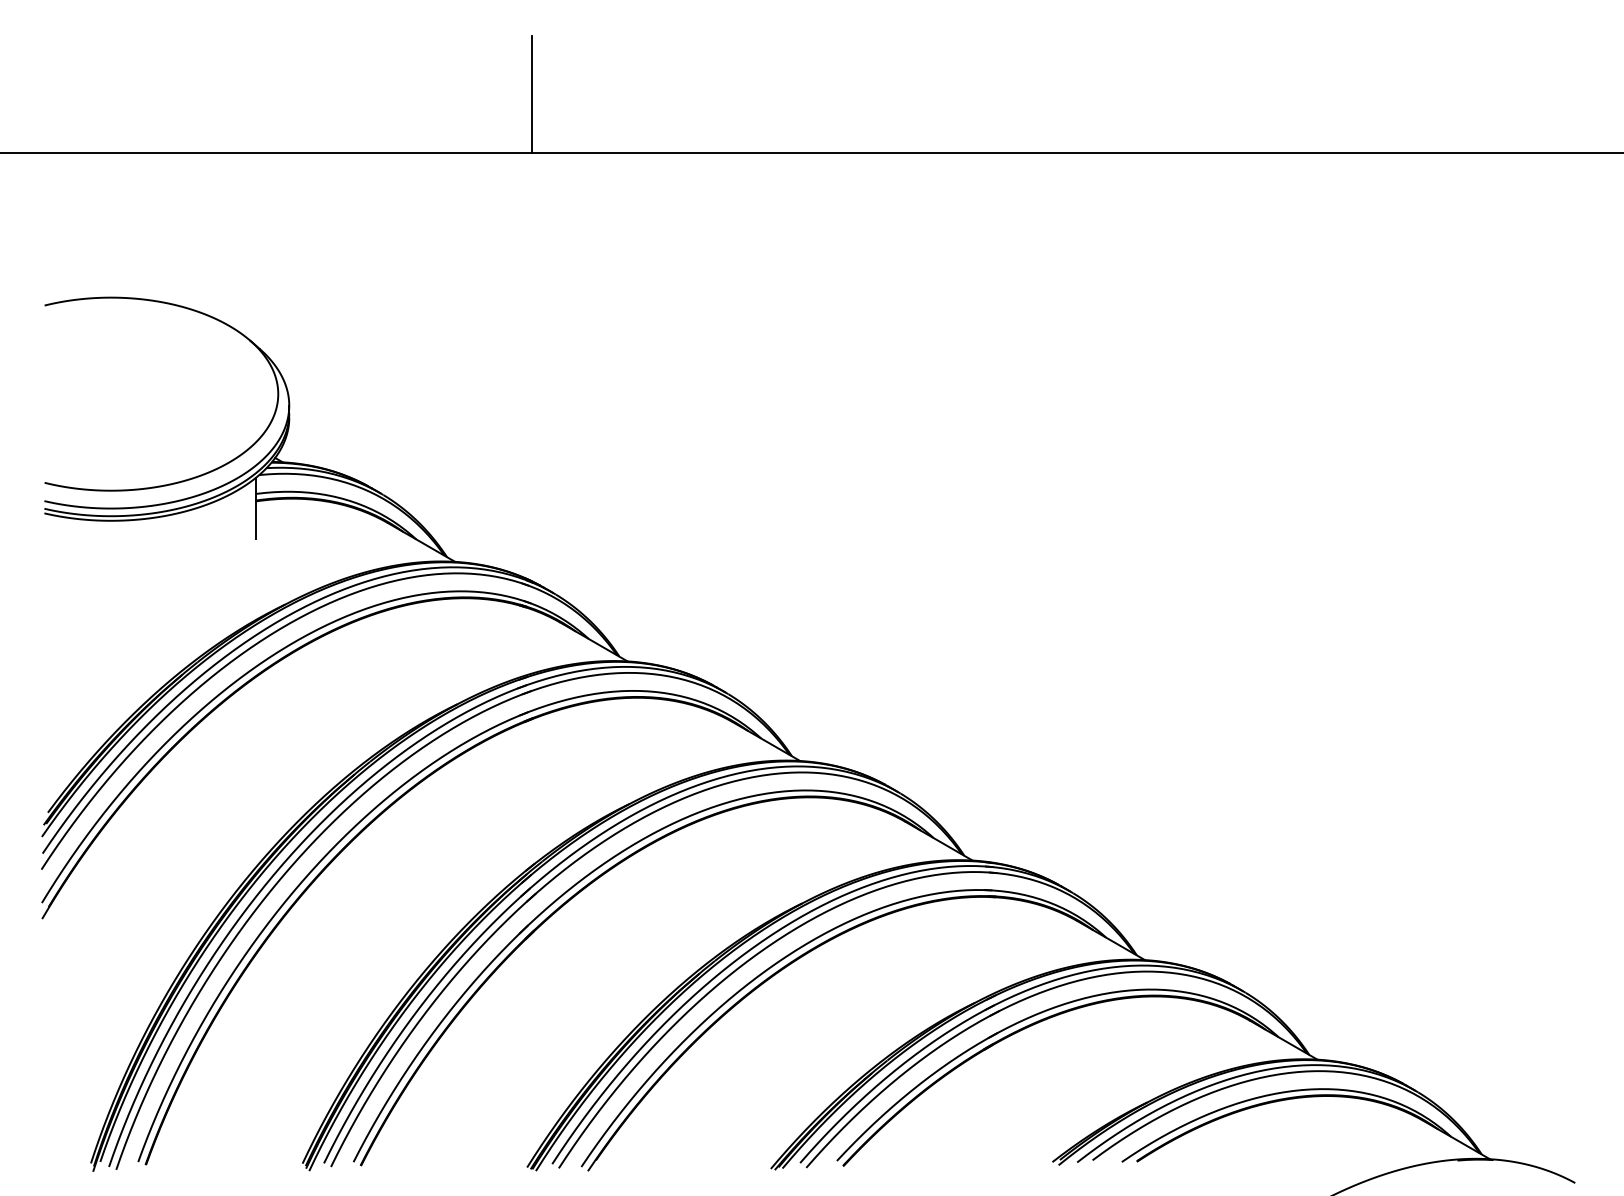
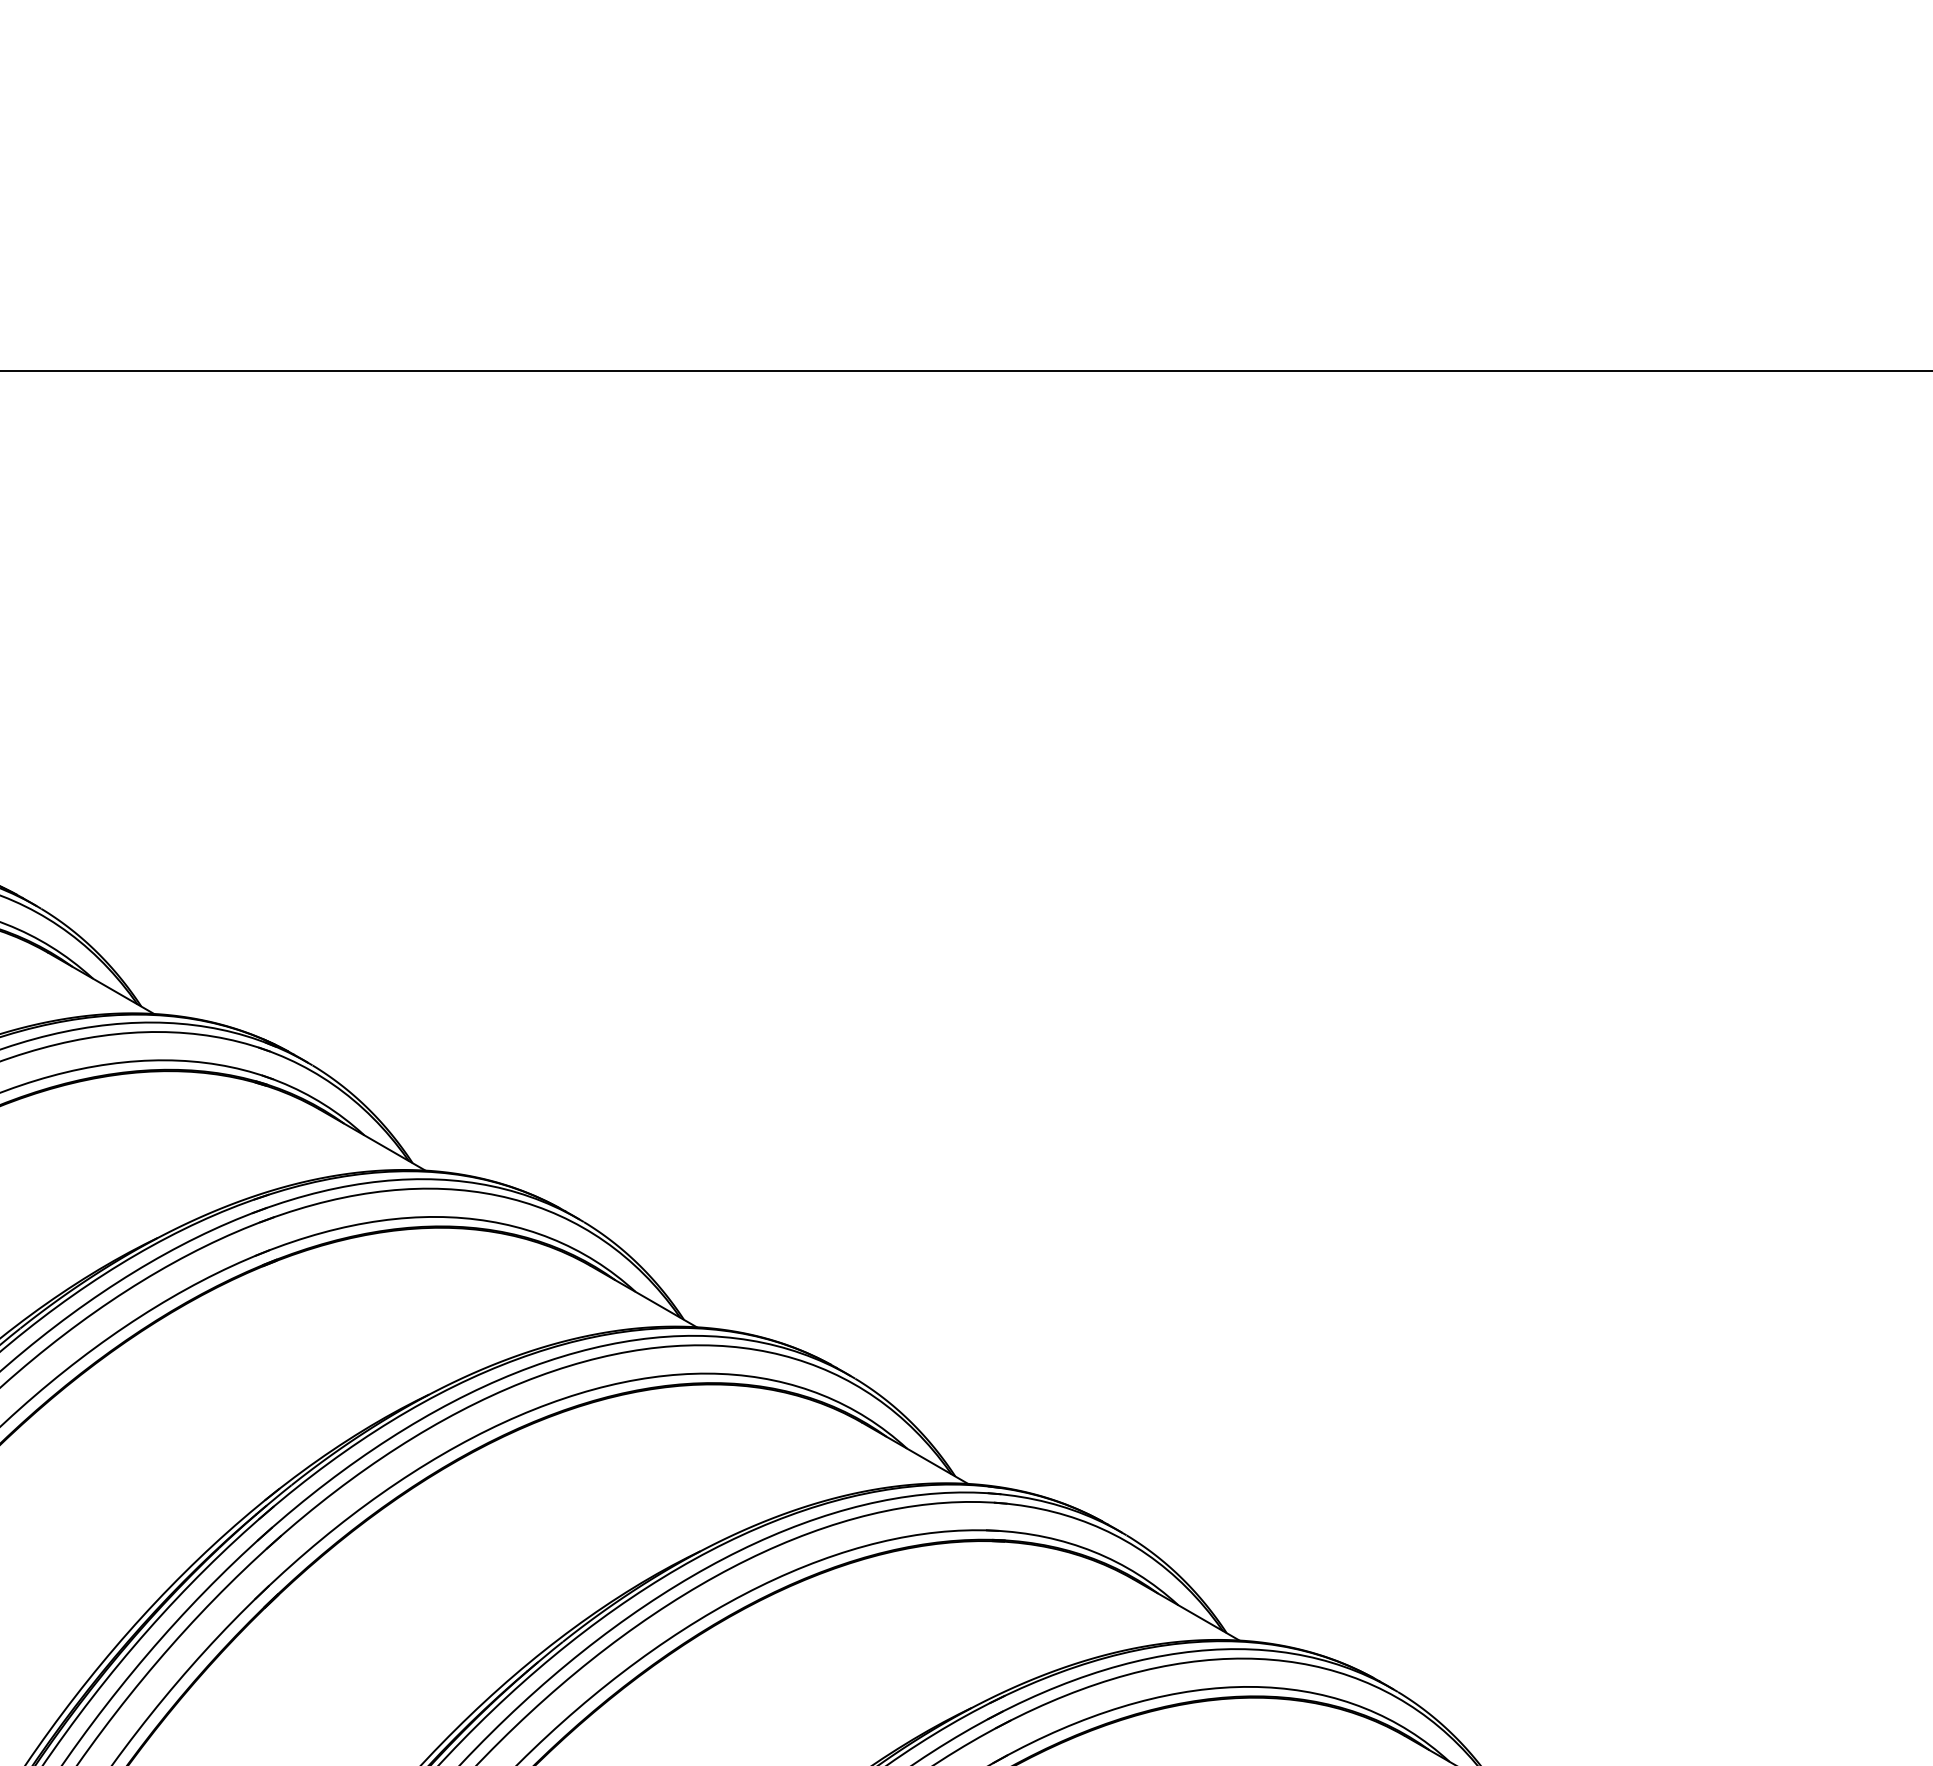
line: (532, 94) -> (275, 278), removed

